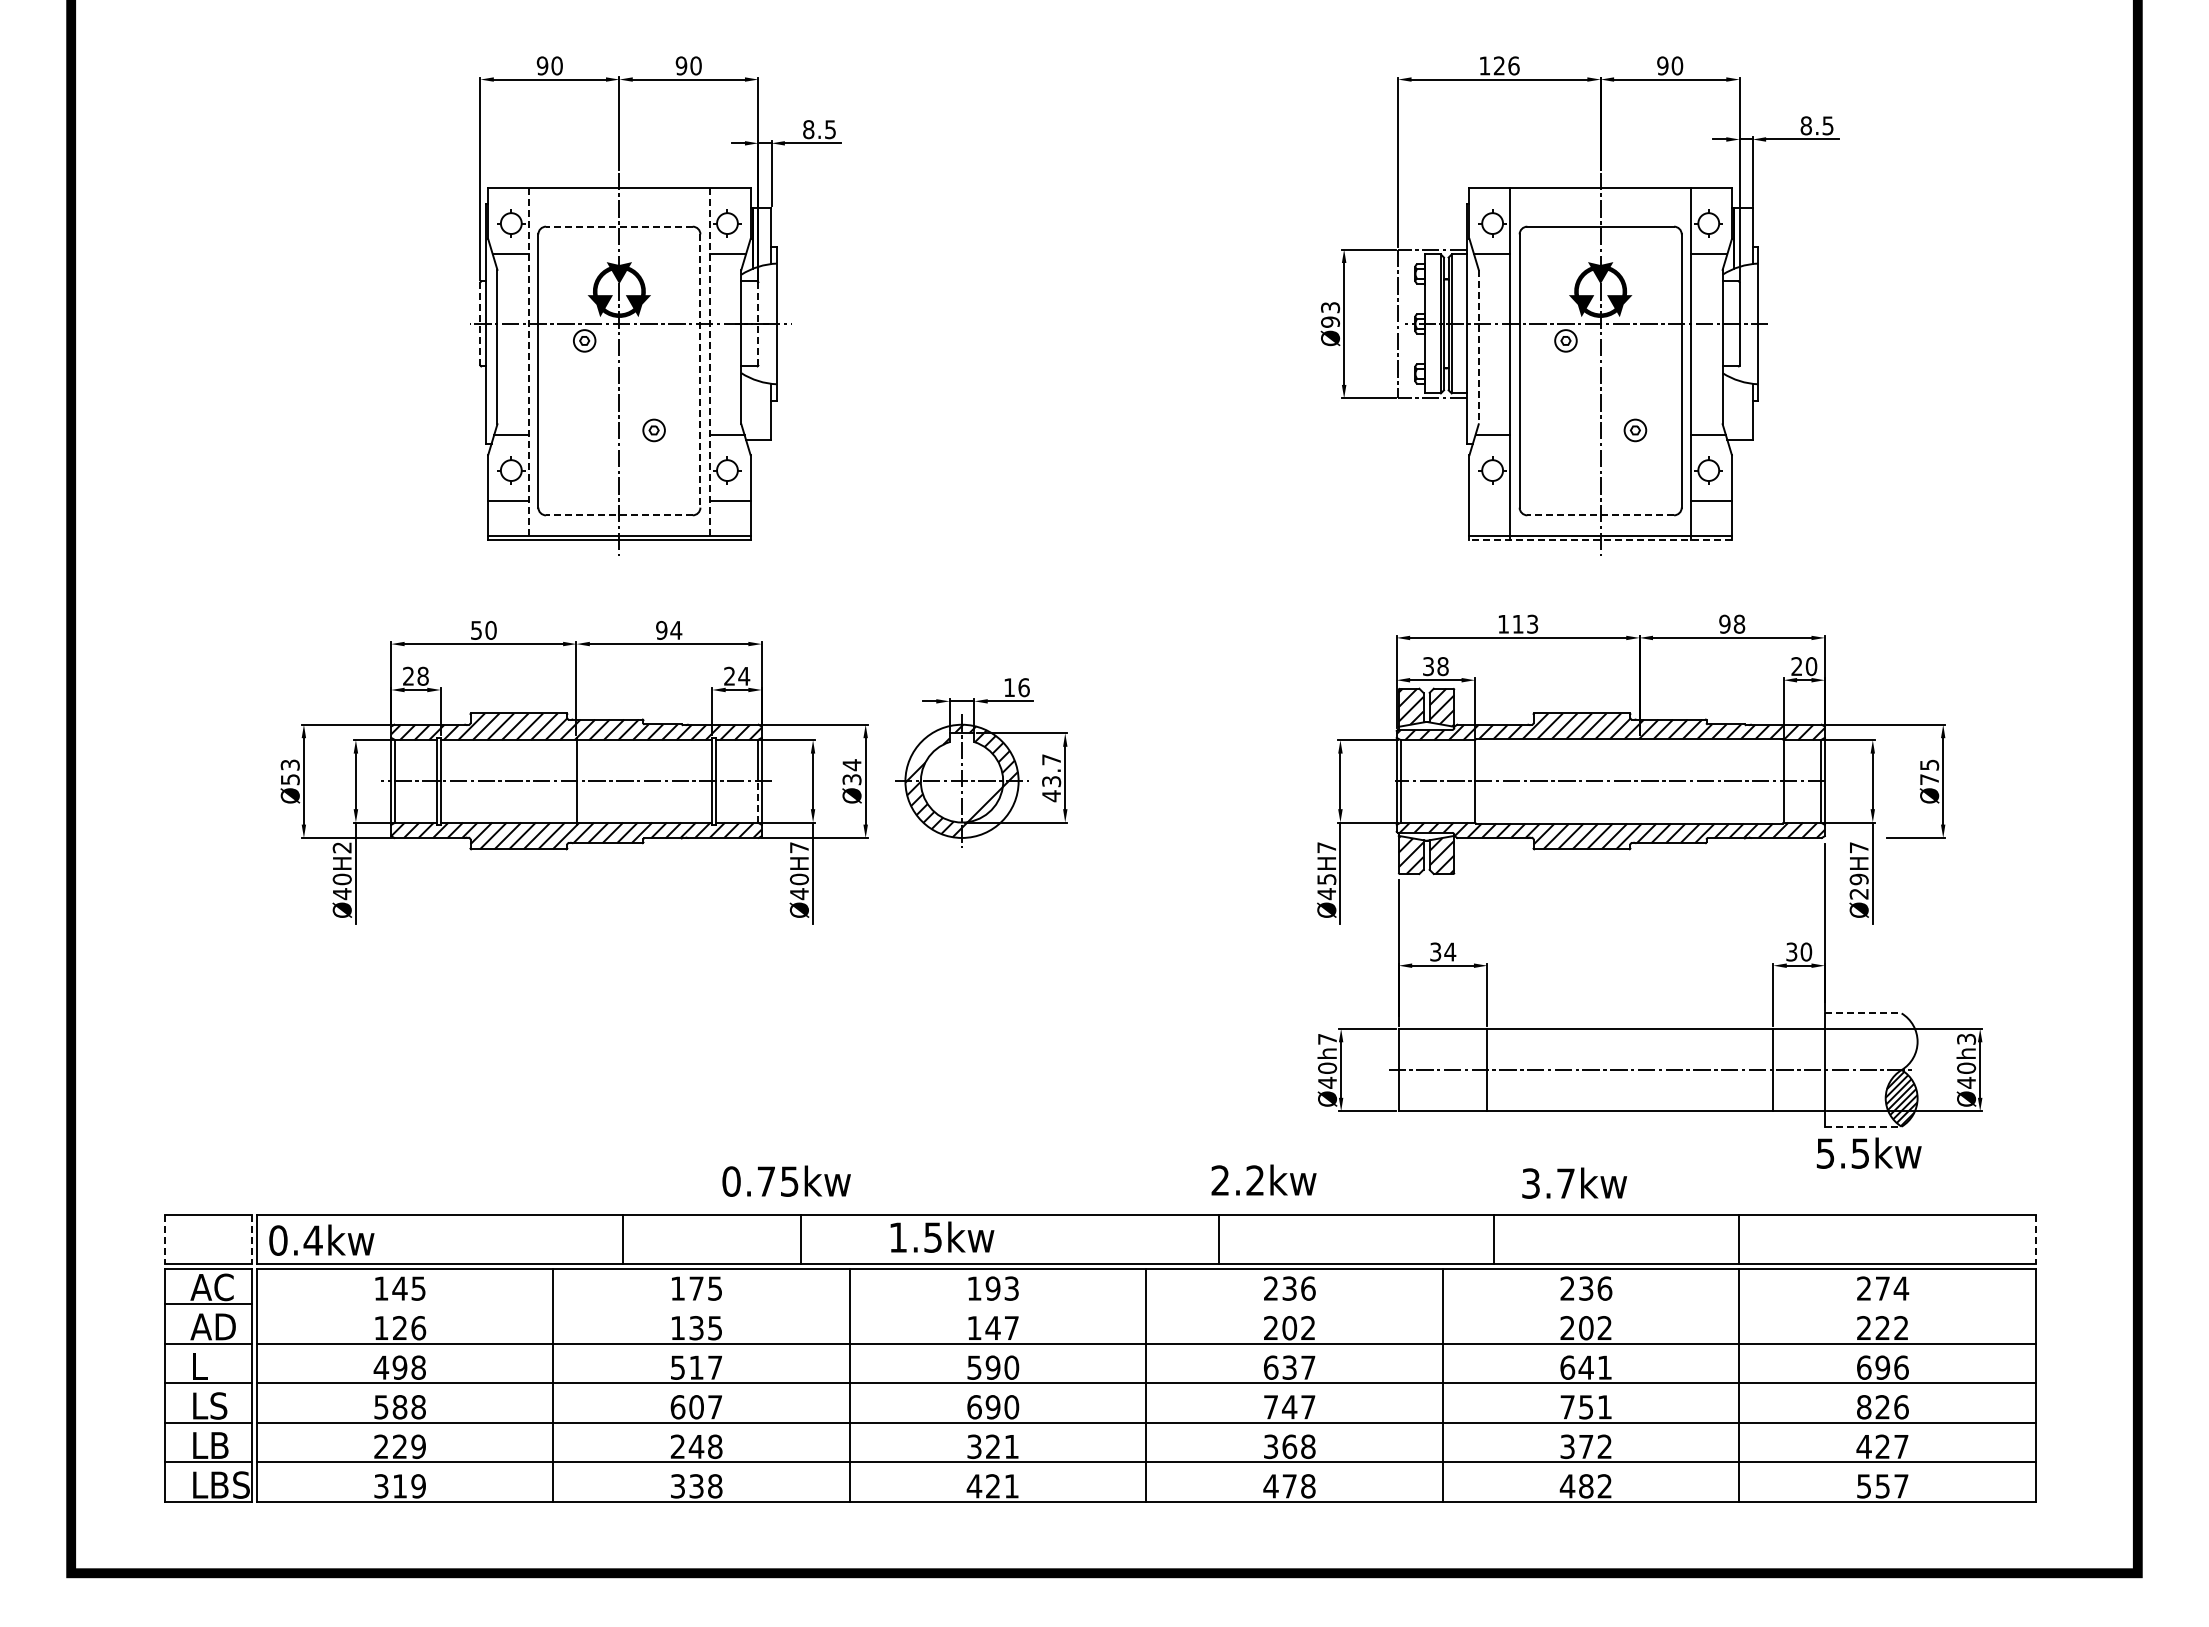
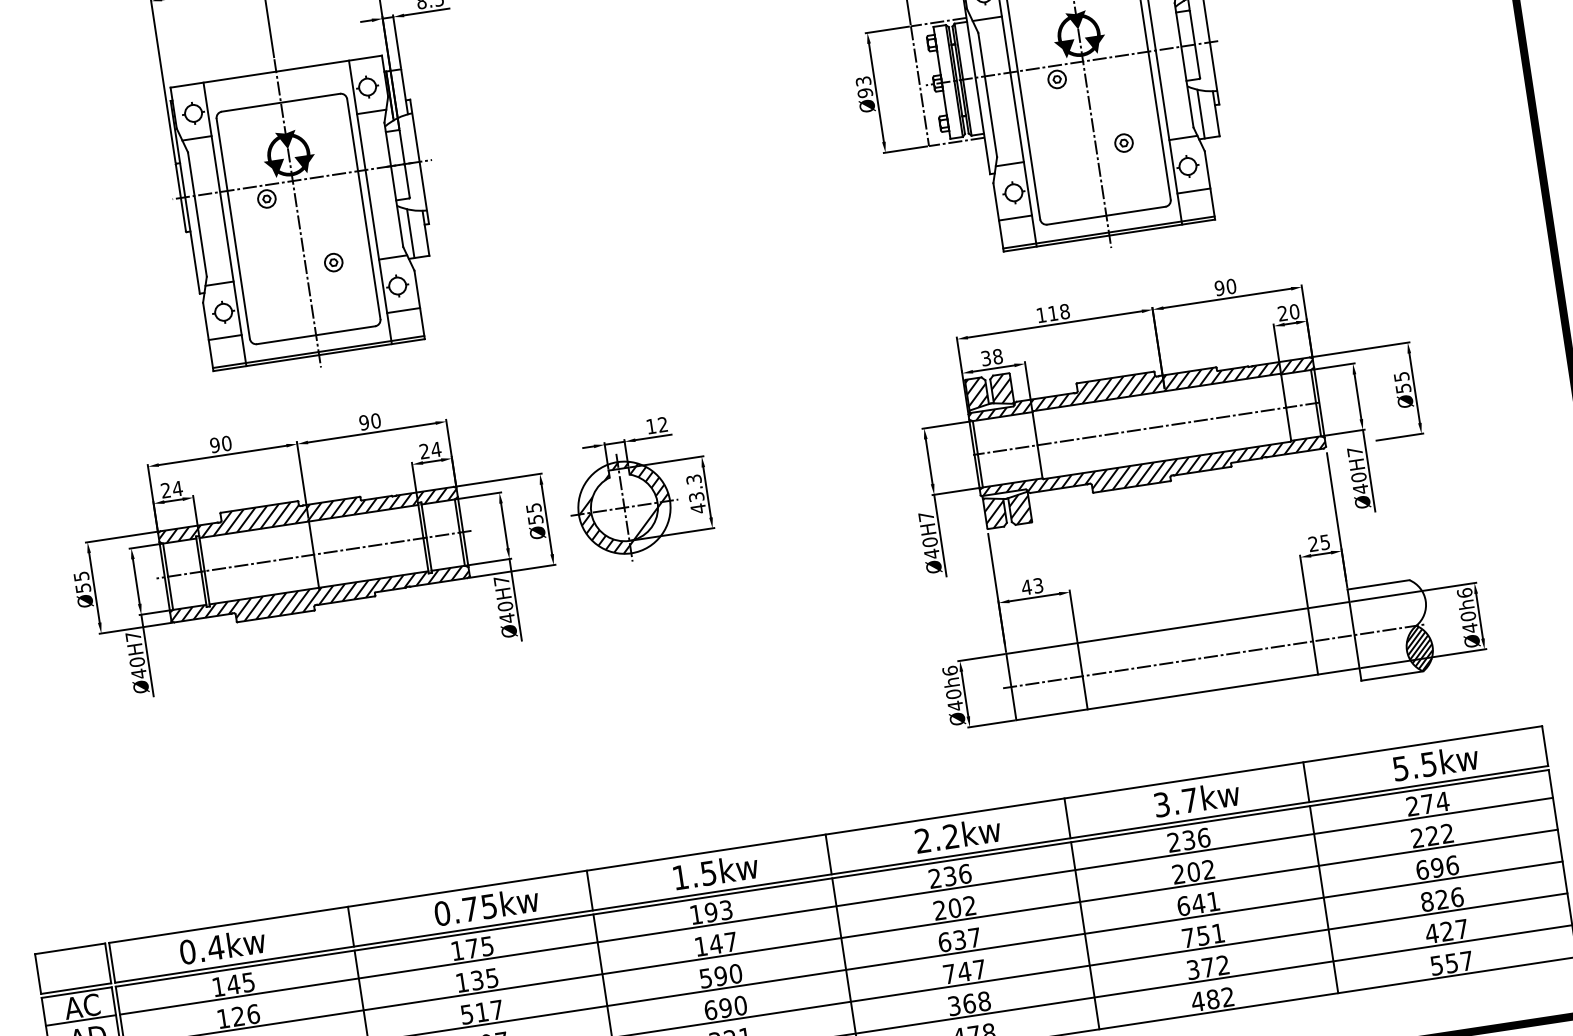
line: (618, 226) -> (280, 102), dashed -> solid
line: (480, 323) -> (180, 197), dashed -> solid
line: (758, 323) -> (404, 163), dashed -> solid
line: (1478, 347) -> (987, 95), dashed -> solid
line: (529, 364) -> (225, 224), dashed -> solid
line: (709, 364) -> (370, 202), dashed -> solid
line: (700, 371) -> (363, 209), dashed -> solid
line: (752, 409) -> (410, 233), added
line: (1734, 409) -> (1201, 114), added
line: (1489, 501) -> (1015, 218), added
line: (618, 515) -> (315, 335), dashed -> solid
line: (1600, 515) -> (1106, 215), dashed -> solid
line: (1600, 540) -> (1109, 235), dashed -> solid
text: (1532, 623) -> (1064, 311), 113 -> 118
text: (1739, 624) -> (1231, 286), 98 -> 90
text: (476, 629) -> (214, 444), 50 -> 90
text: (676, 629) -> (376, 420), 94 -> 90
text: (423, 675) -> (177, 488), 28 -> 24
text: (1023, 687) -> (662, 424), 16 -> 12
text: (1051, 759) -> (693, 479), 43.7 -> 43.3
text: (289, 764) -> (80, 576), Ø53 -> Ø55
text: (851, 771) -> (534, 513), Ø34 -> Ø55
text: (1929, 779) -> (1403, 388), Ø75 -> Ø55
line: (757, 801) -> (462, 548), dashed -> solid
text: (341, 847) -> (132, 636), Ø40H2 -> Ø40H7
text: (1326, 879) -> (929, 542), Ø45H7 -> Ø40H7
text: (1858, 886) -> (1359, 483), Ø29H7 -> Ø40H7
text: (1442, 951) -> (1032, 586), 34 -> 43
text: (1799, 951) -> (1319, 542), 30 -> 25
line: (1863, 1013) -> (1378, 584), dashed -> solid
text: (1327, 1038) -> (950, 670), Ø40h7 -> Ø40h6
text: (1966, 1038) -> (1464, 592), Ø40h3 -> Ø40h6
line: (1863, 1126) -> (1392, 675), dashed -> solid
text: (1868, 1152) -> (1435, 762), moved
text: (1263, 1179) -> (957, 834), moved
text: (786, 1180) -> (486, 905), moved
text: (1574, 1182) -> (1196, 798), moved
text: (942, 1236) -> (716, 871), moved
line: (164, 1239) -> (37, 973), dashed -> solid
line: (251, 1239) -> (108, 963), dashed -> solid
text: (321, 1239) -> (222, 945), moved
line: (623, 1239) -> (351, 926), moved
line: (800, 1239) -> (589, 890), moved
line: (1219, 1239) -> (828, 854), moved
line: (1493, 1239) -> (1067, 818), moved
line: (2035, 1239) -> (1544, 745), dashed -> solid
line: (1145, 1304) -> (835, 906), added

